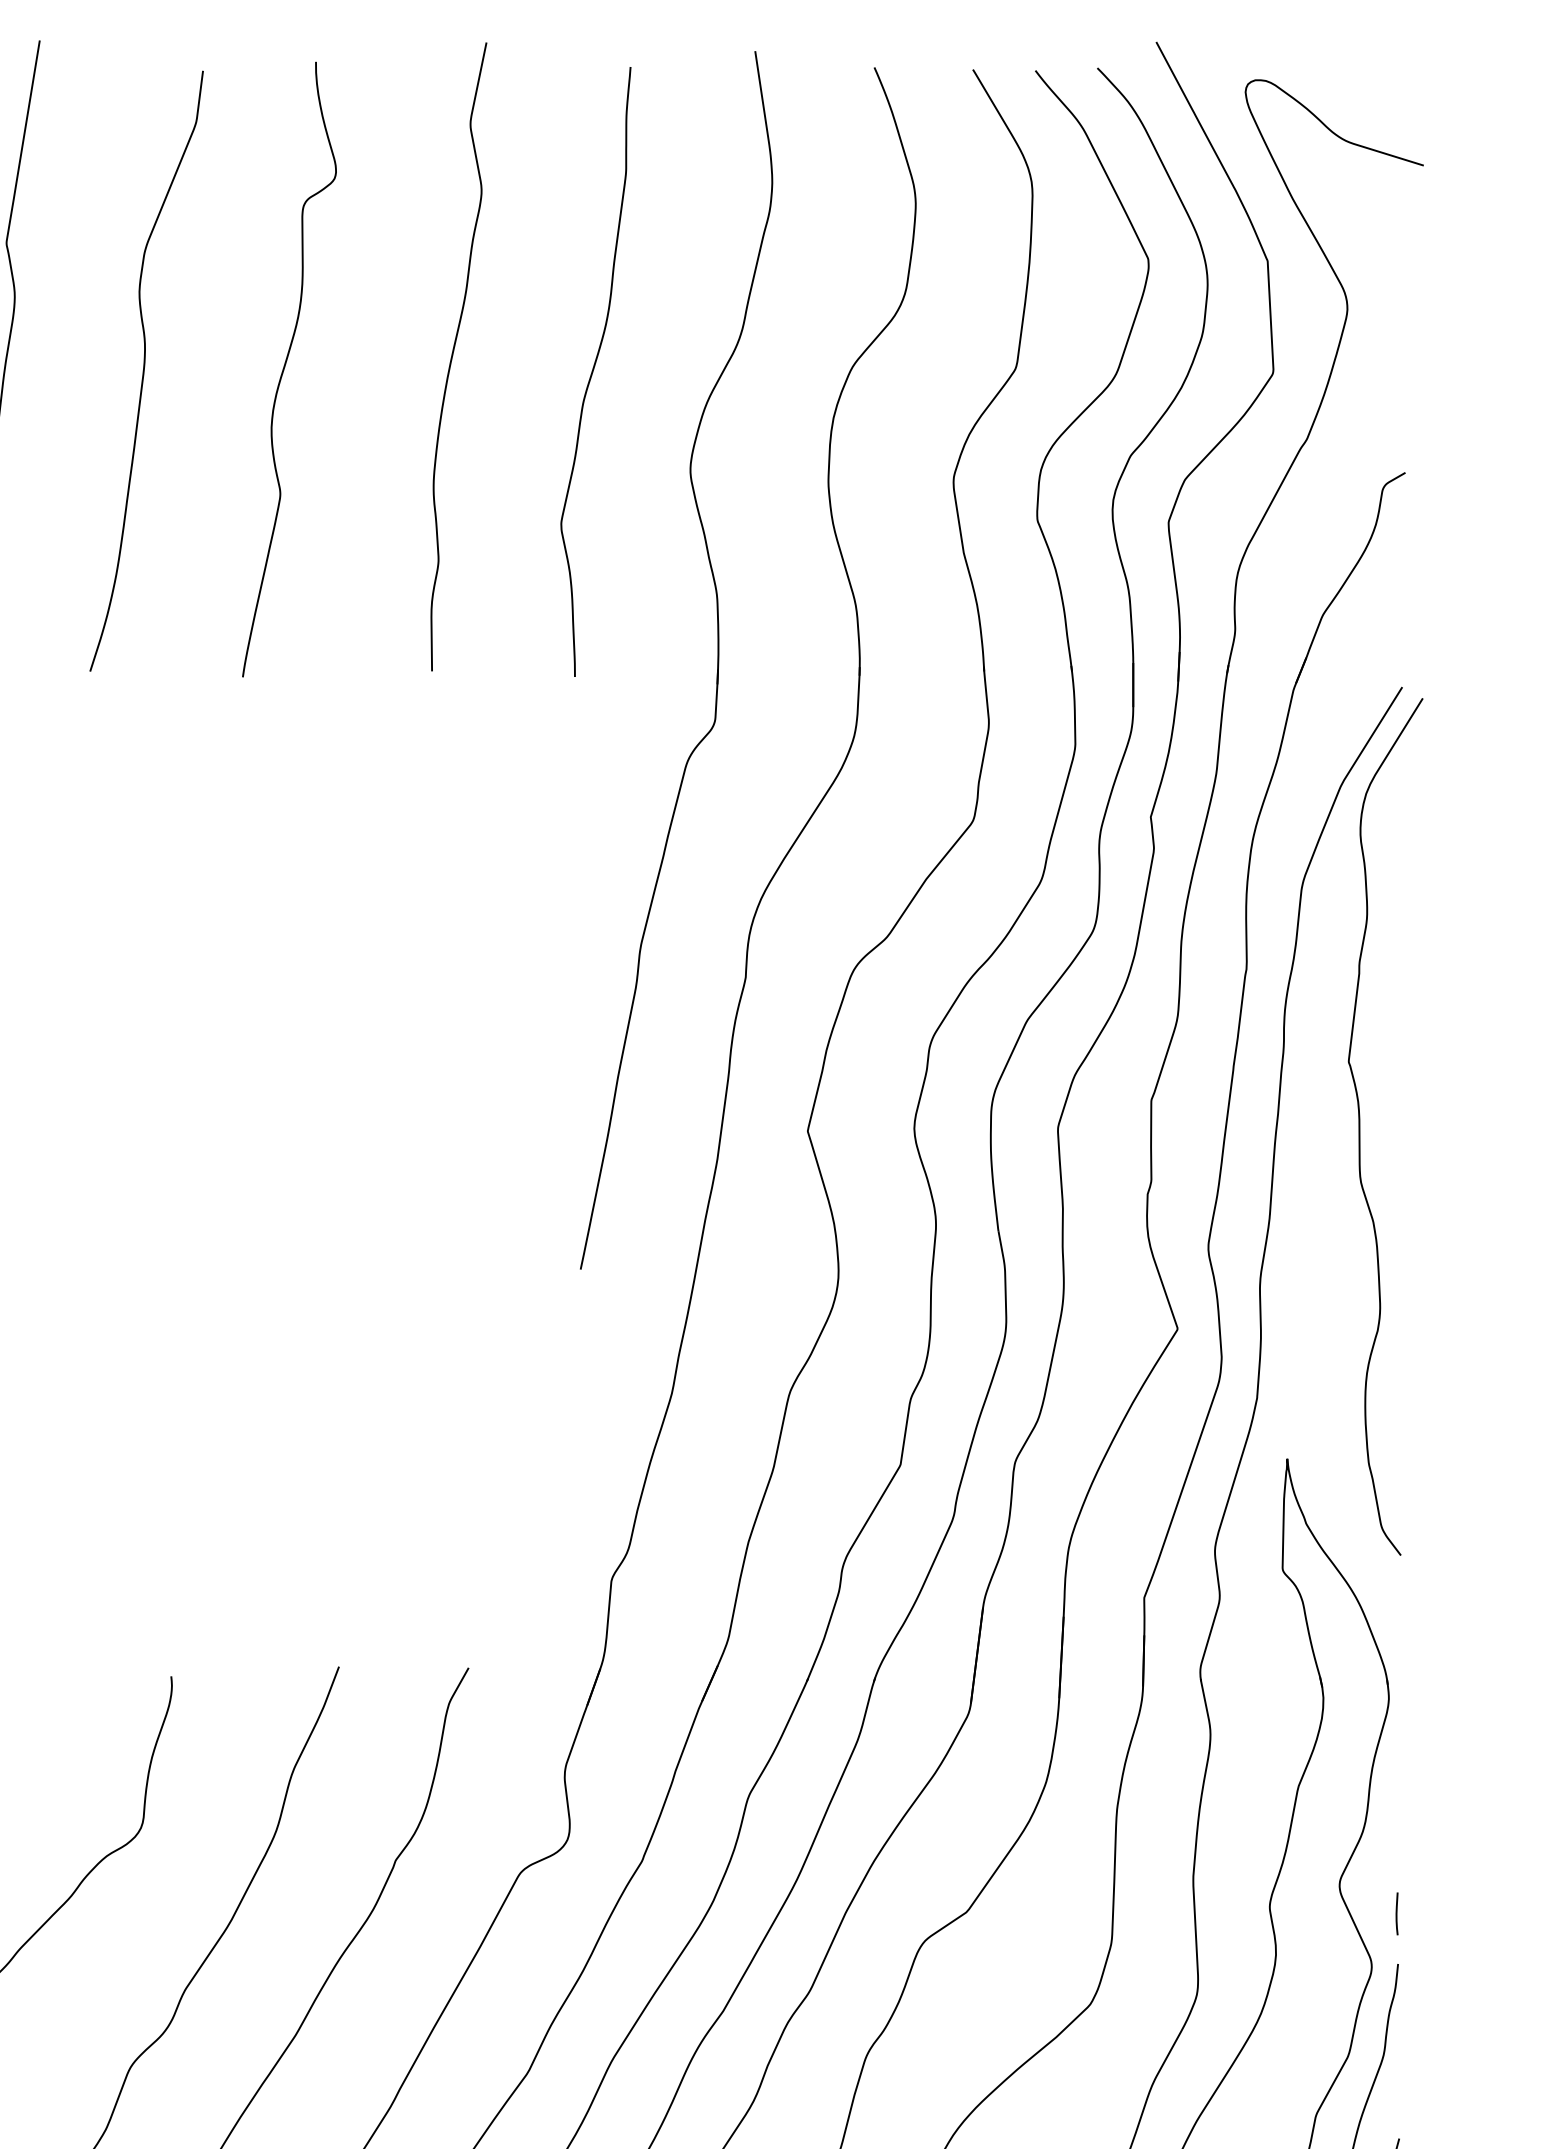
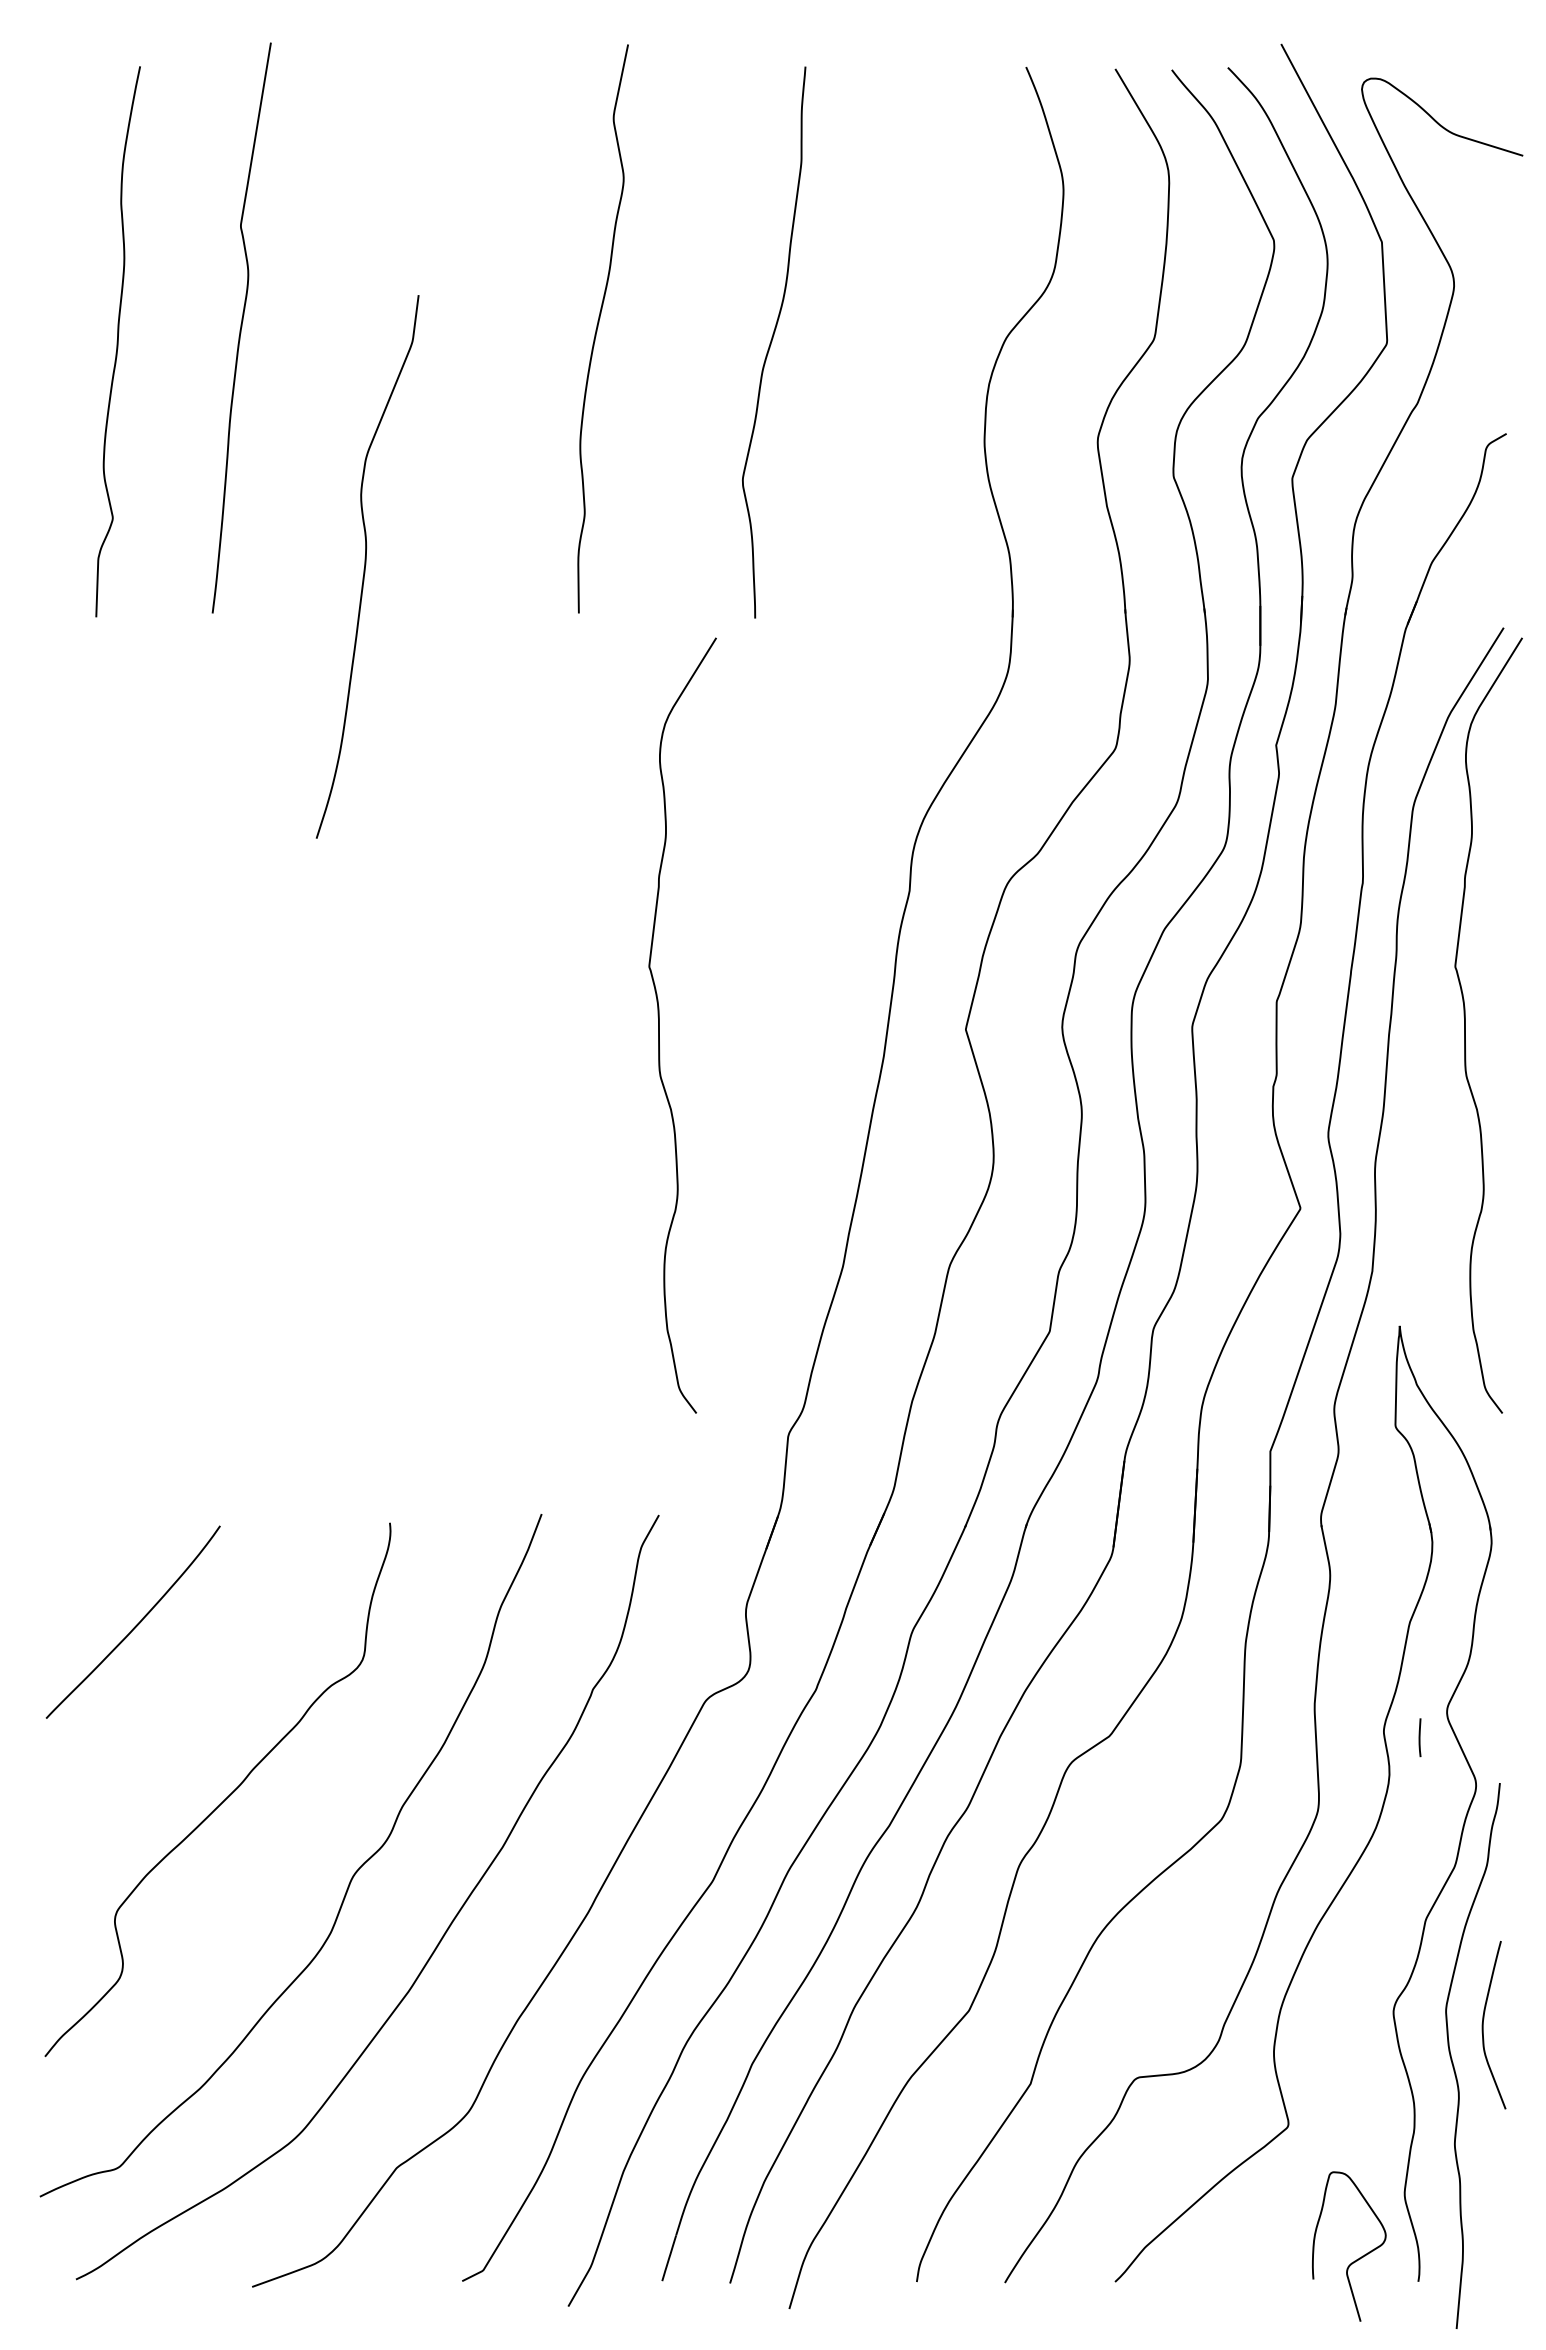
curve: (453, 355) -> (598, 327), moved
curve: (285, 367) -> (493, 338), removed
curve: (145, 369) -> (366, 565), moved
part: (716, 662) -> (883, 605), removed
curve: (469, 1126) -> (659, 1025), added
line: (1396, 1913) -> (1419, 1737), moved

